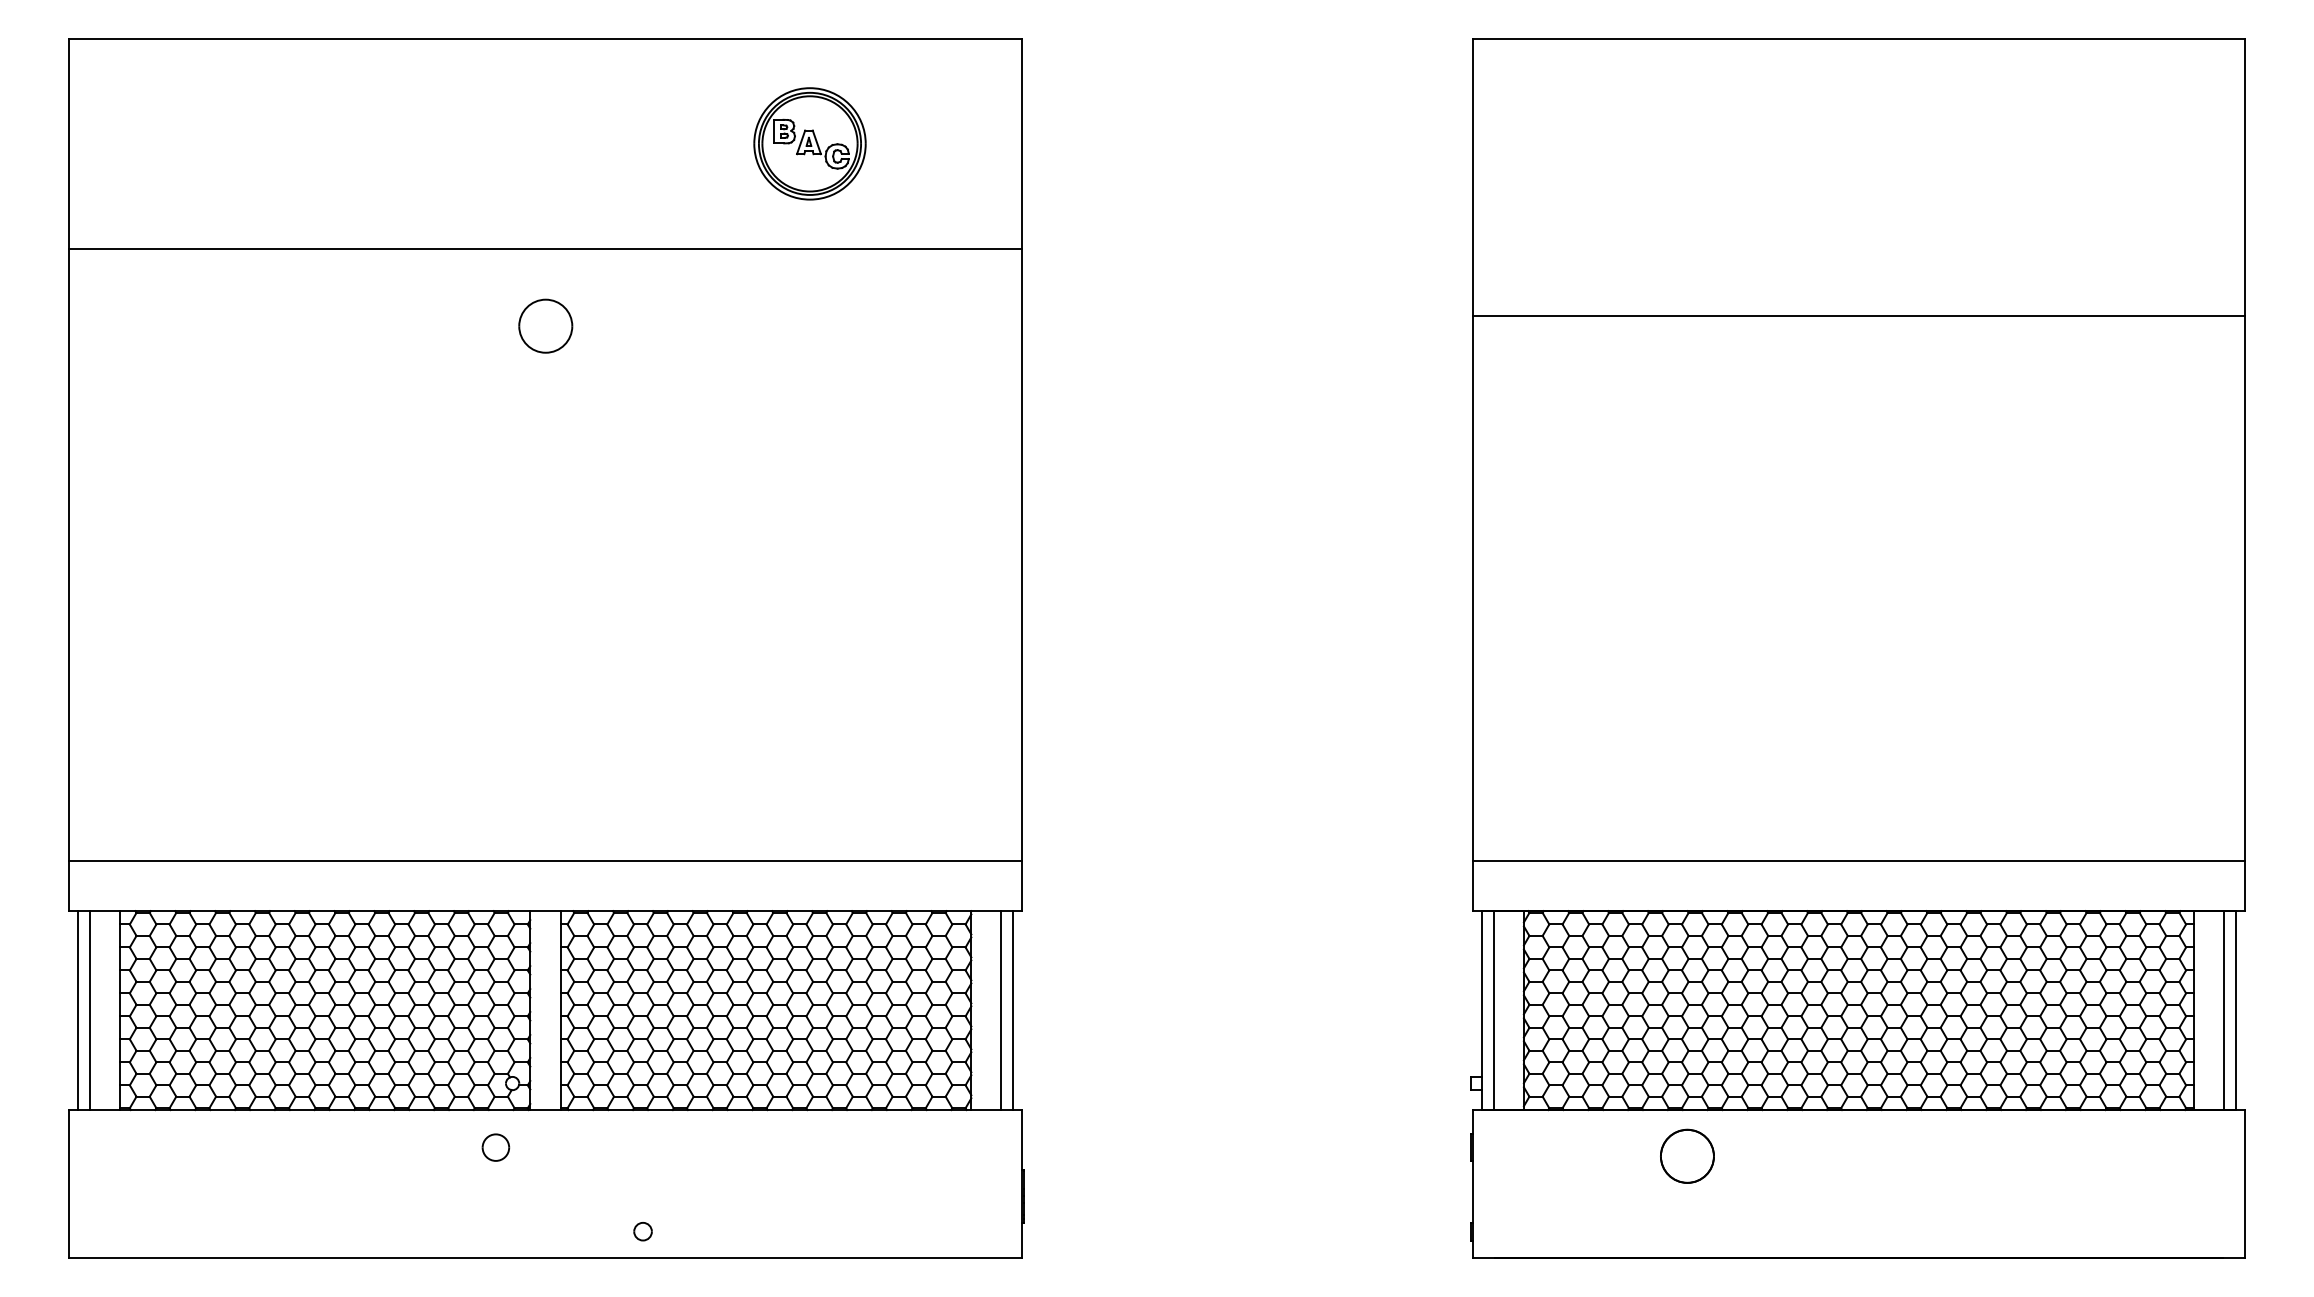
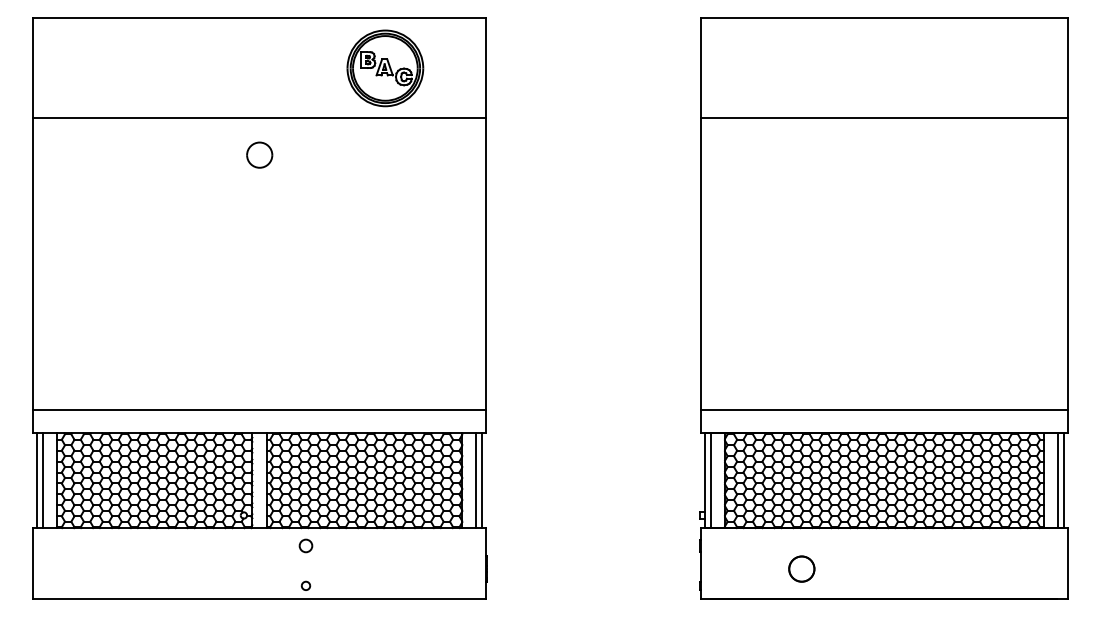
part: (810, 144) -> (385, 68), size x1.43
line: (1856, 316) -> (883, 118), moved
part: (494, 1146) -> (305, 545), moved
part: (1686, 1155) -> (801, 568), moved

